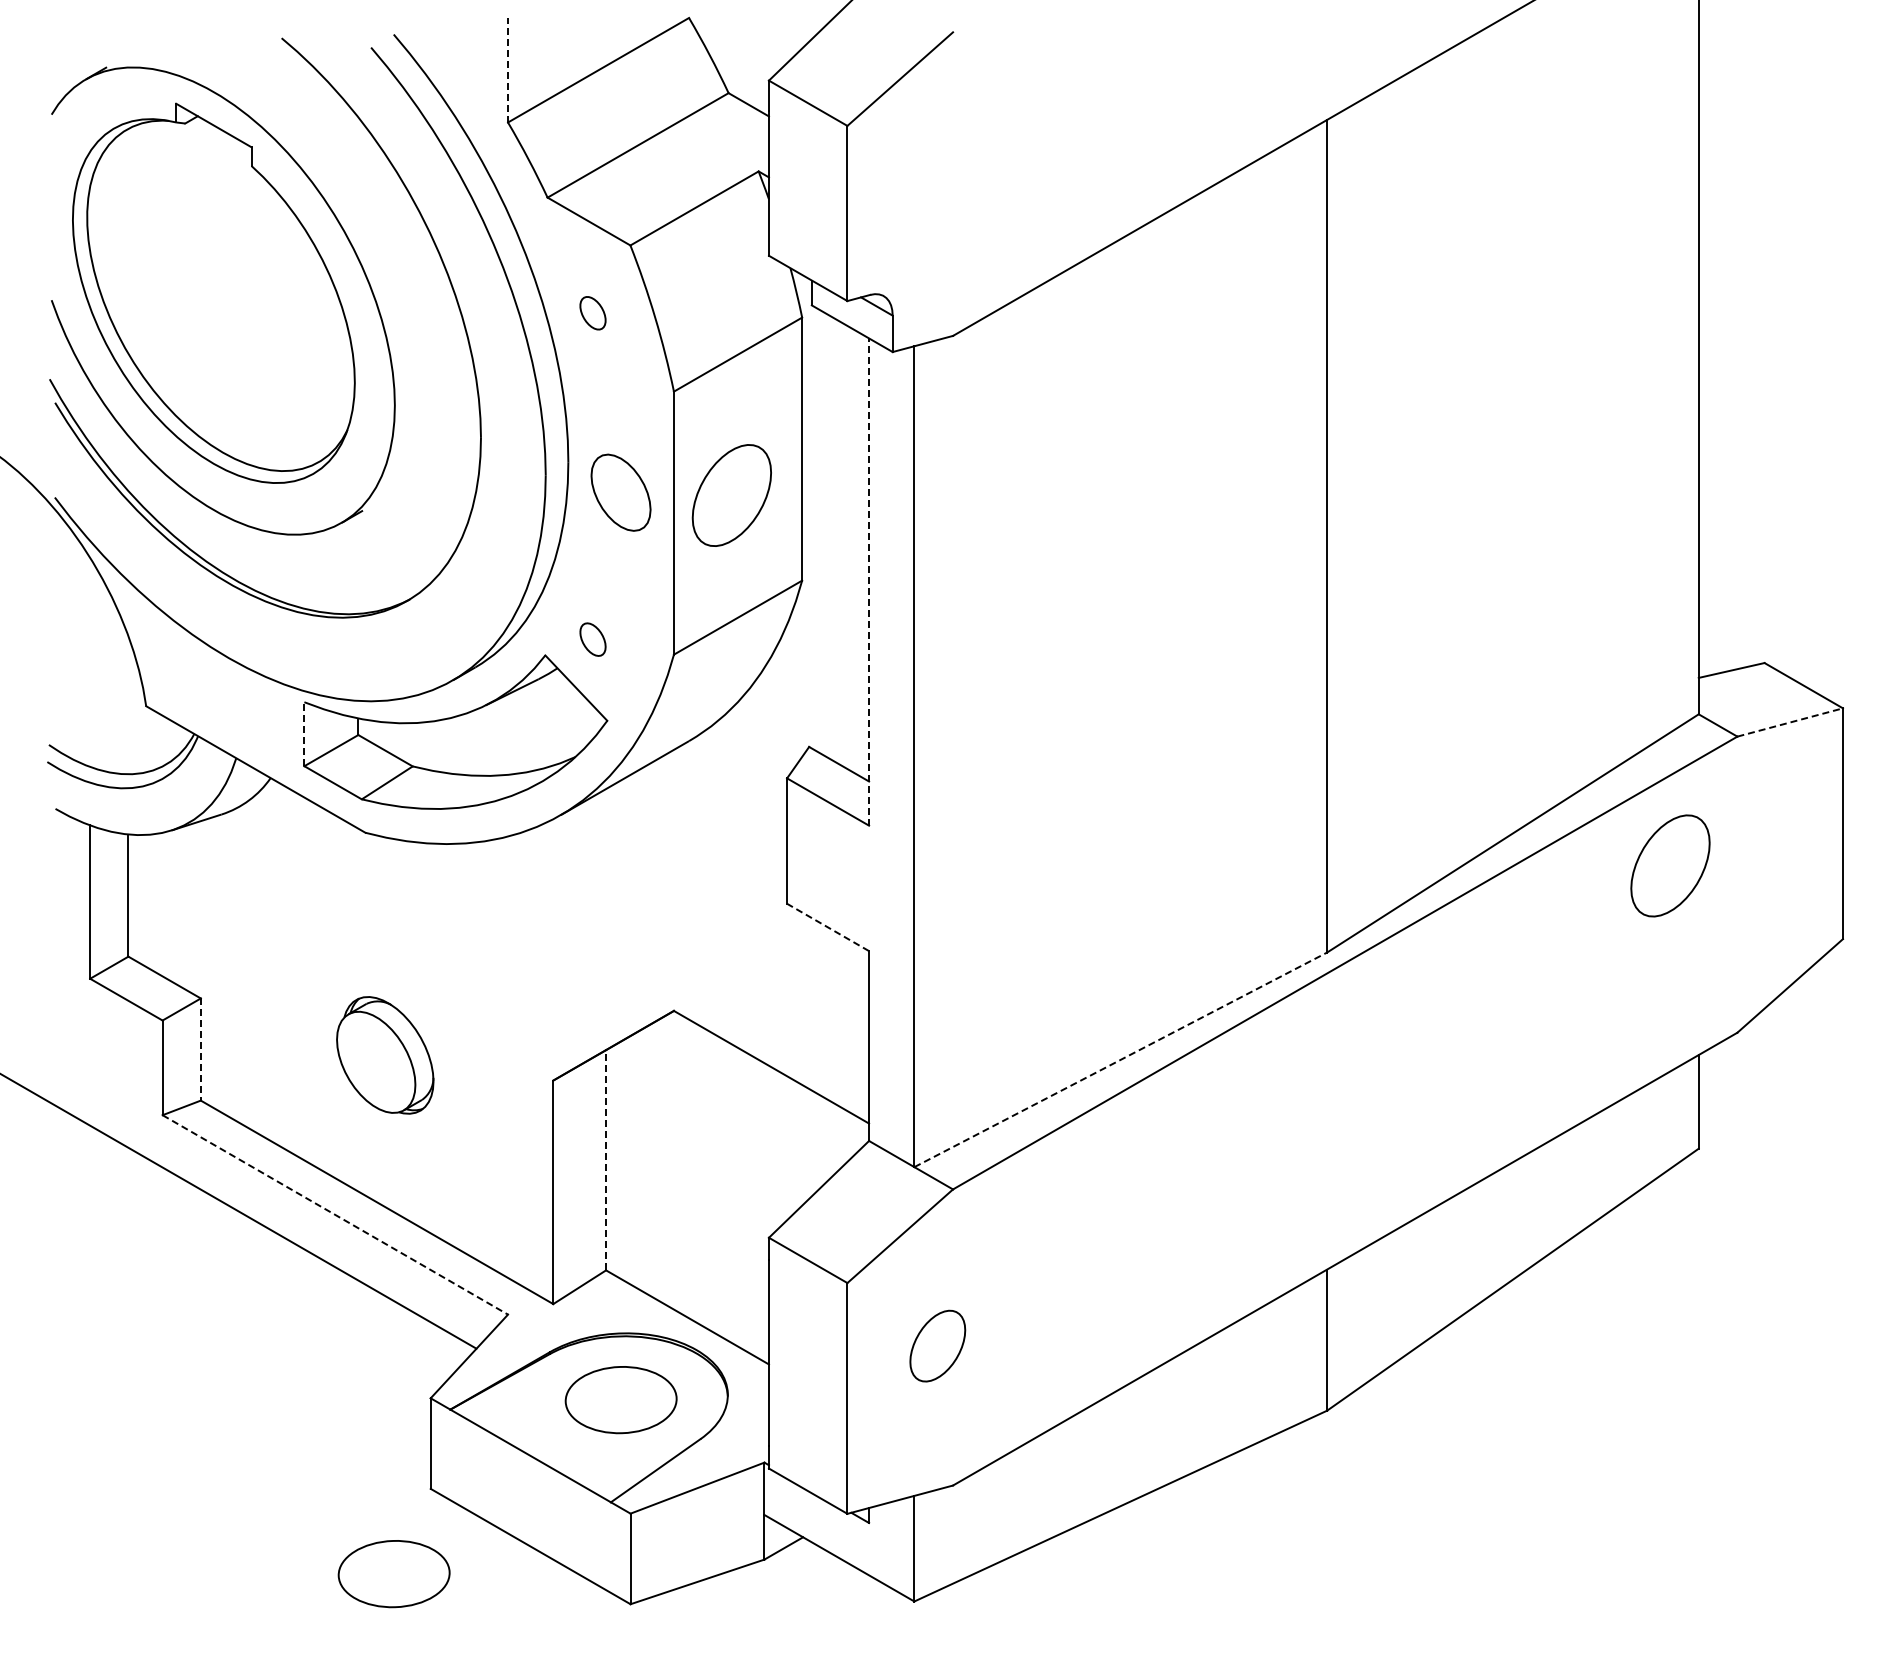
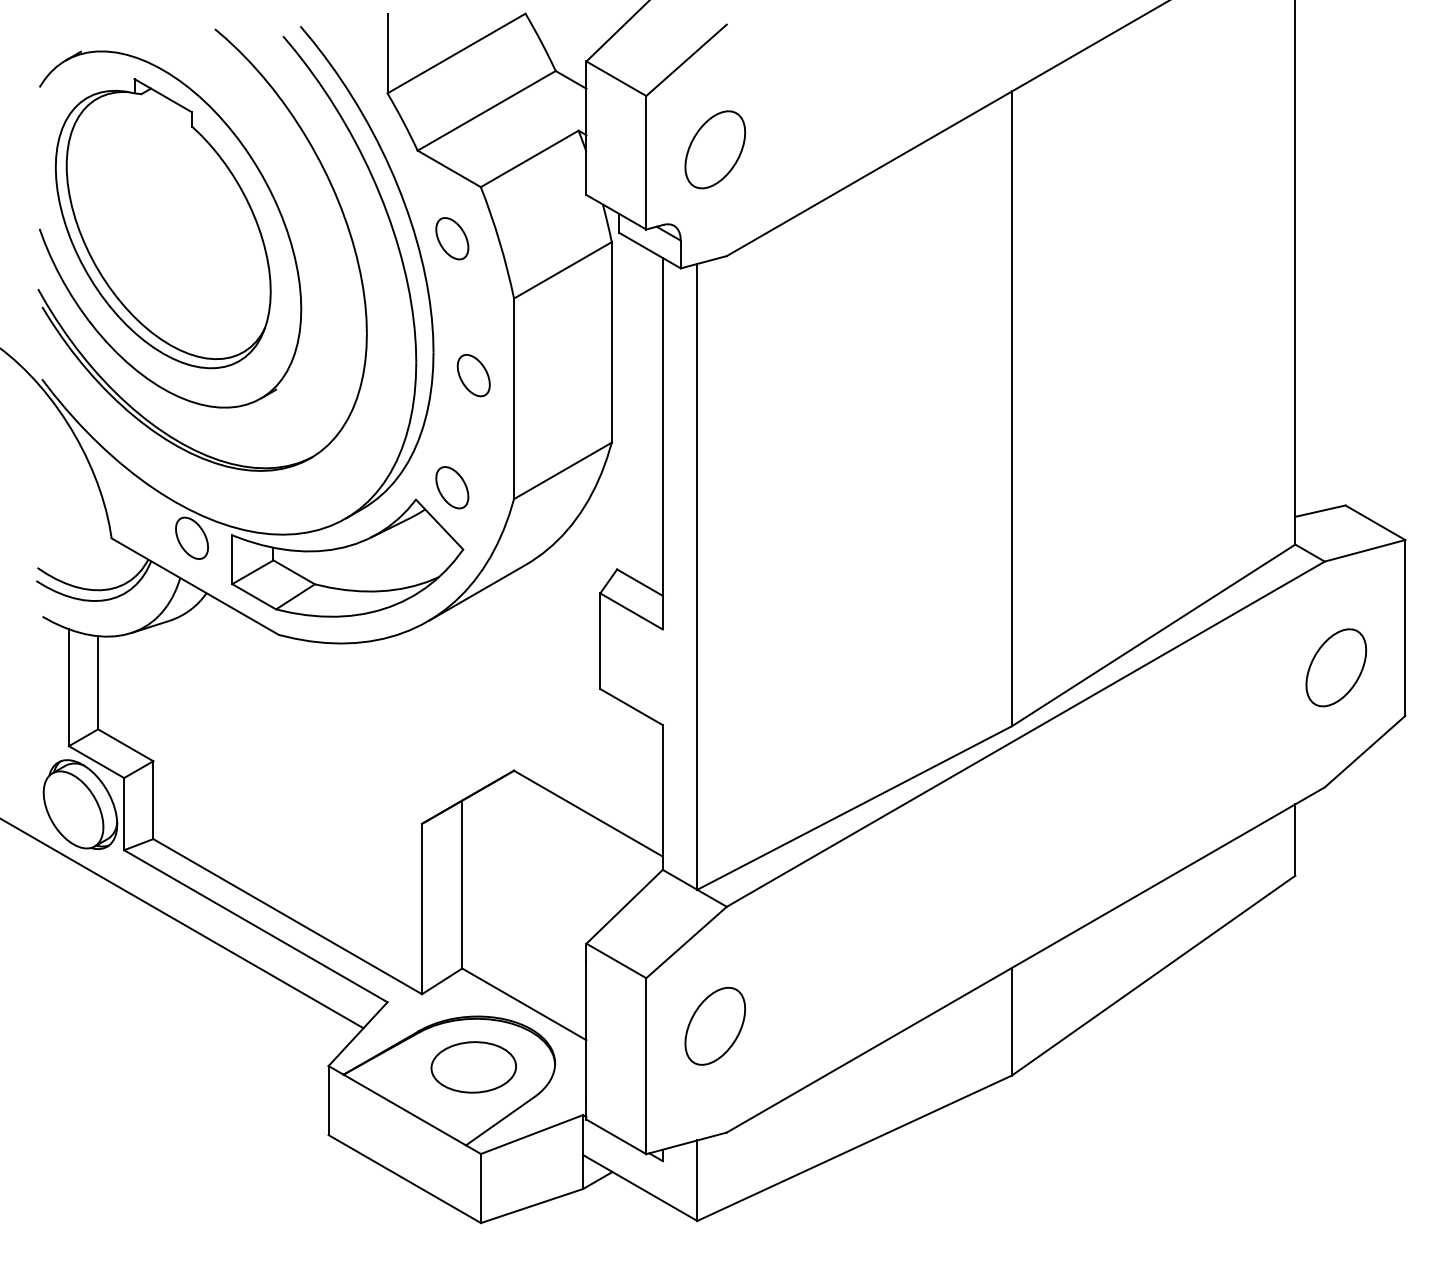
line: (508, 69) -> (387, 52), dashed -> solid
part: (592, 313) -> (451, 239), size x1.67
part: (621, 492) -> (474, 375), size x0.71
part: (731, 495) -> (714, 149), moved
line: (869, 582) -> (663, 444), dashed -> solid
part: (592, 639) -> (451, 487), size x1.67
part: (251, 706) -> (191, 538), added
line: (1790, 722) -> (1365, 550), dashed -> solid
line: (304, 734) -> (232, 559), dashed -> solid
part: (1670, 865) -> (1336, 667), moved
line: (827, 927) -> (631, 707), dashed -> solid
line: (200, 1050) -> (153, 800), dashed -> solid
part: (385, 1055) -> (80, 804), moved
line: (1120, 1059) -> (854, 807), dashed -> solid
line: (606, 1159) -> (462, 883), dashed -> solid
line: (335, 1215) -> (256, 926), dashed -> solid
part: (937, 1345) -> (714, 1025), size x1.43
part: (393, 1574) -> (300, 1200), removed

